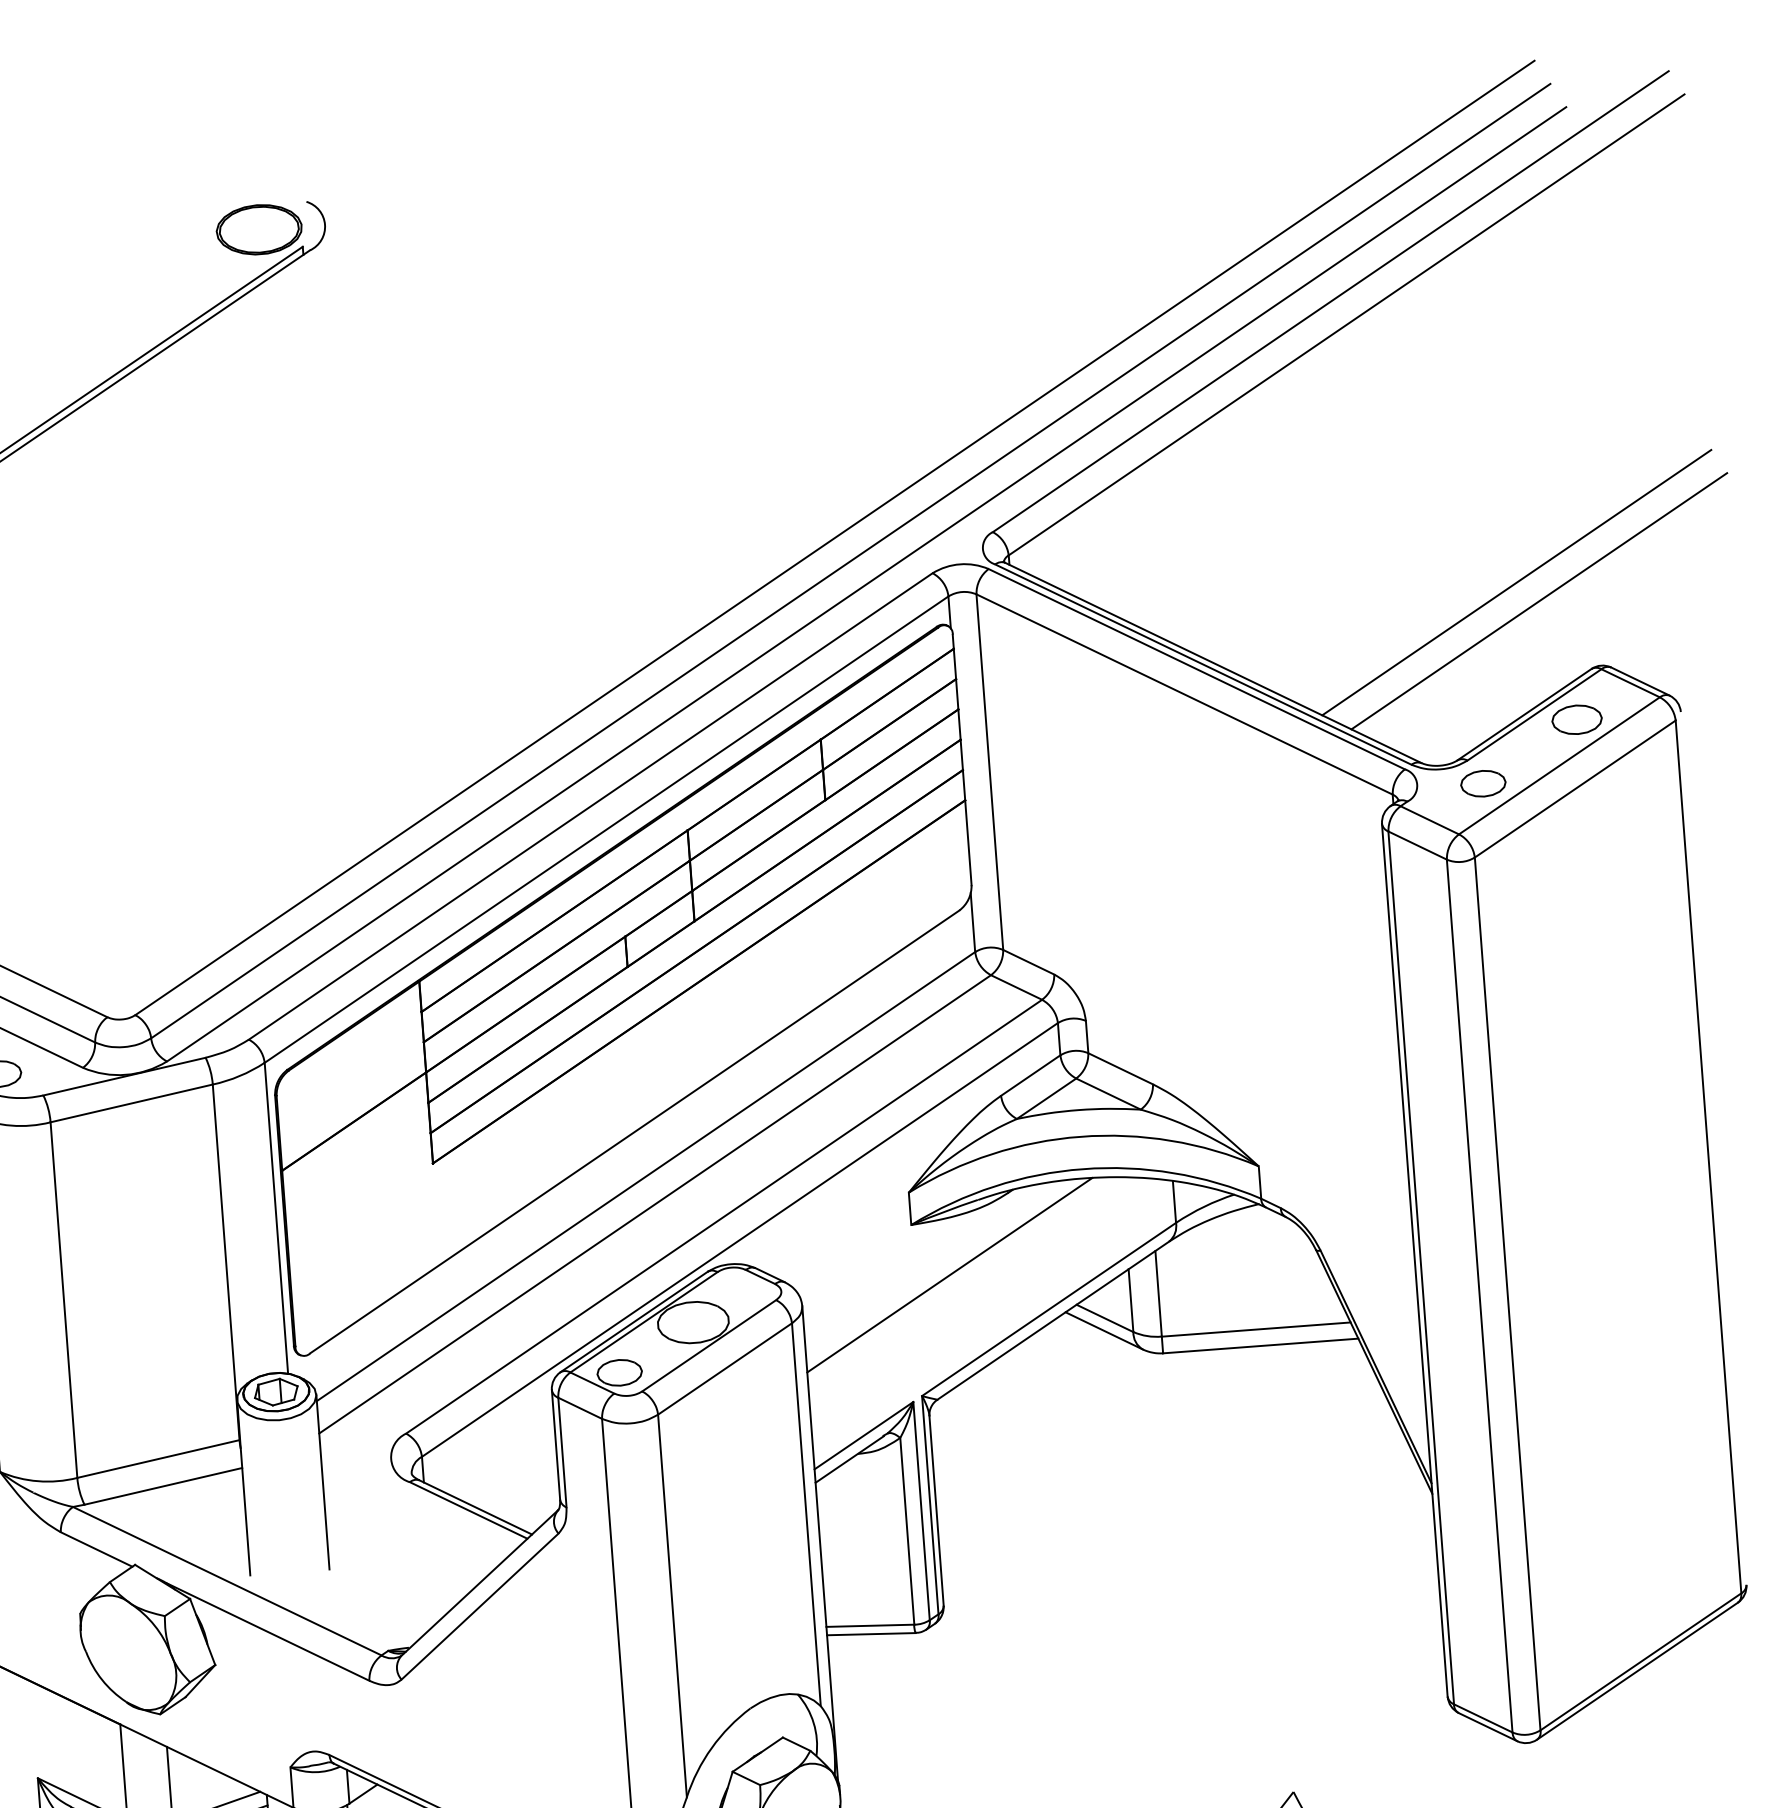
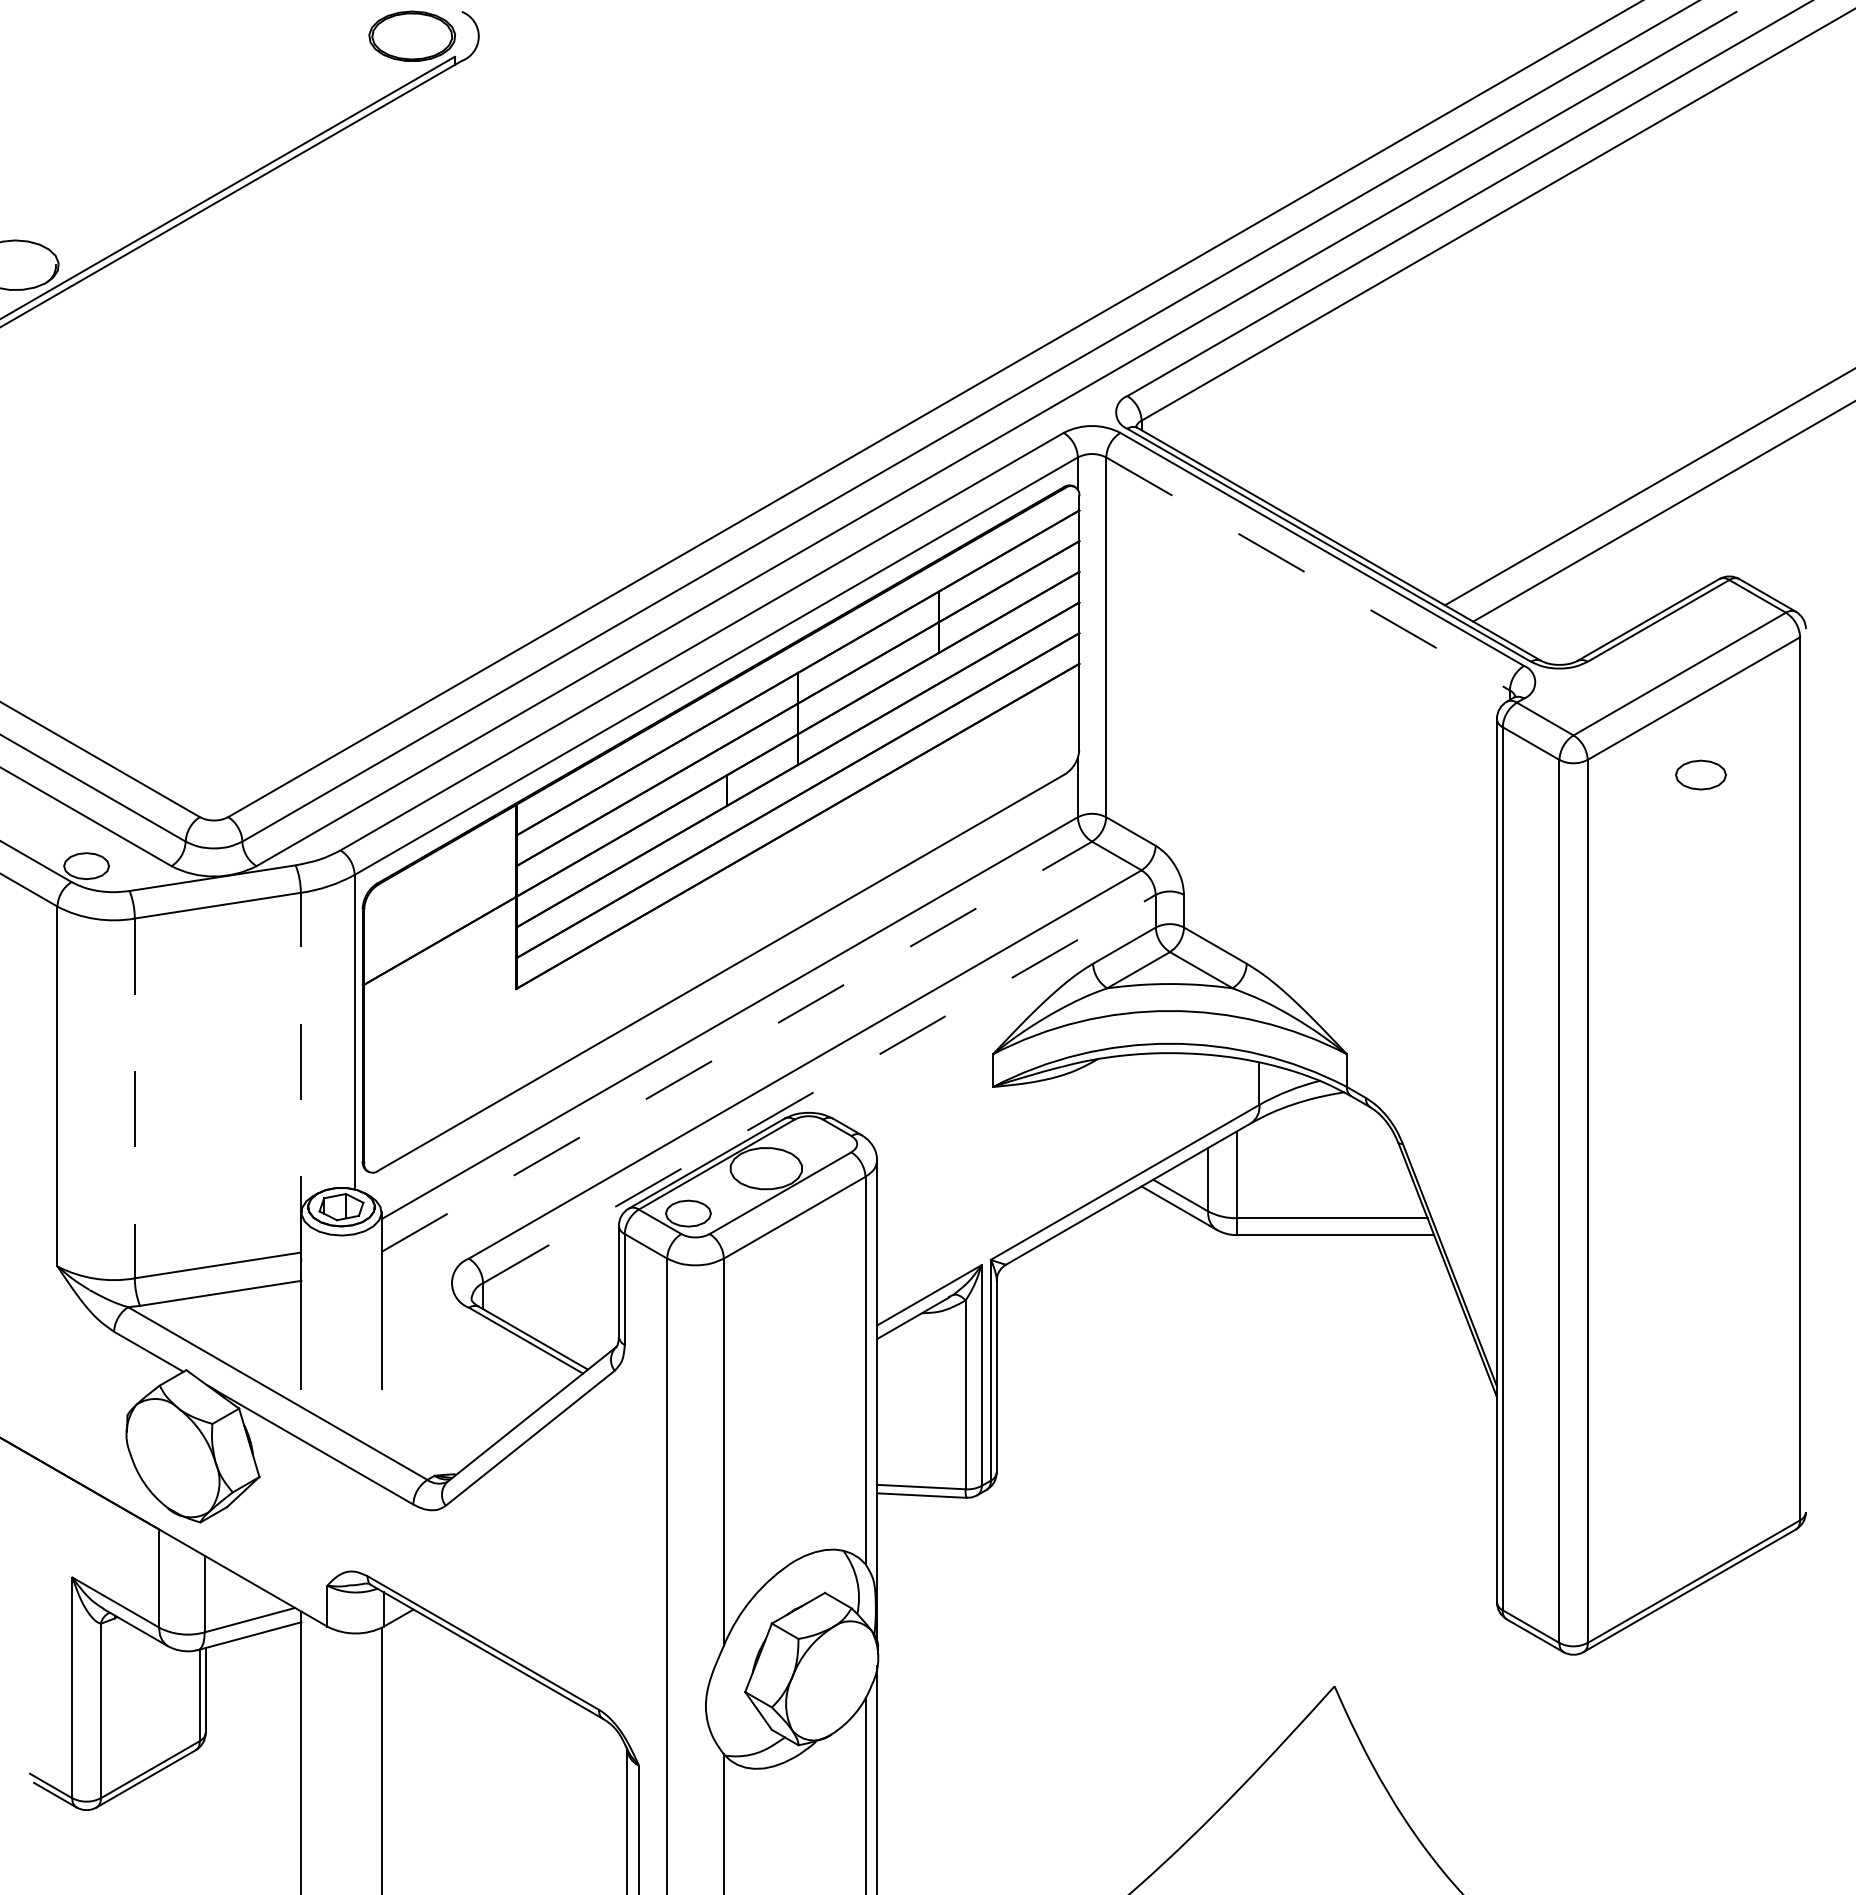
line: (1185, 694) -> (1308, 573), solid -> dashed
part: (1576, 719) -> (1700, 774), moved
part: (1483, 783) -> (1601, 686), removed
line: (655, 1203) -> (737, 1046), solid -> dashed
line: (739, 1239) -> (819, 1088), solid -> dashed
line: (225, 1262) -> (300, 1072), solid -> dashed
line: (949, 1275) -> (1027, 1140), removed
line: (63, 1300) -> (134, 1098), solid -> dashed

